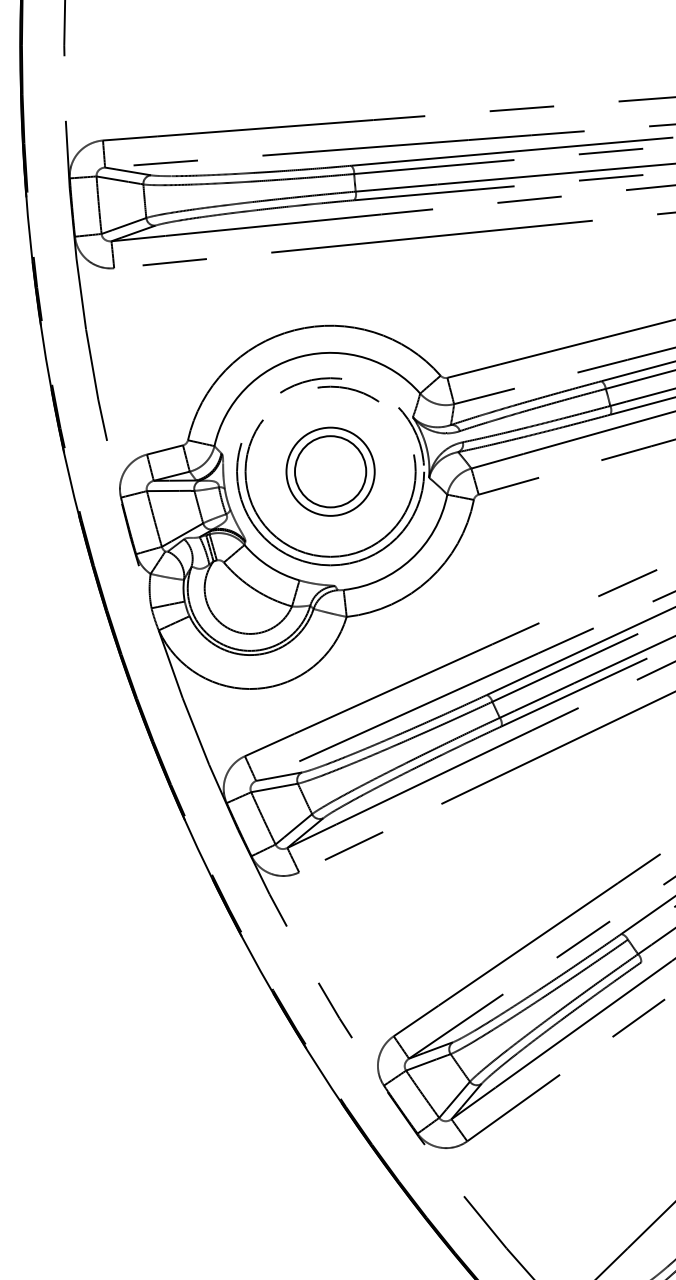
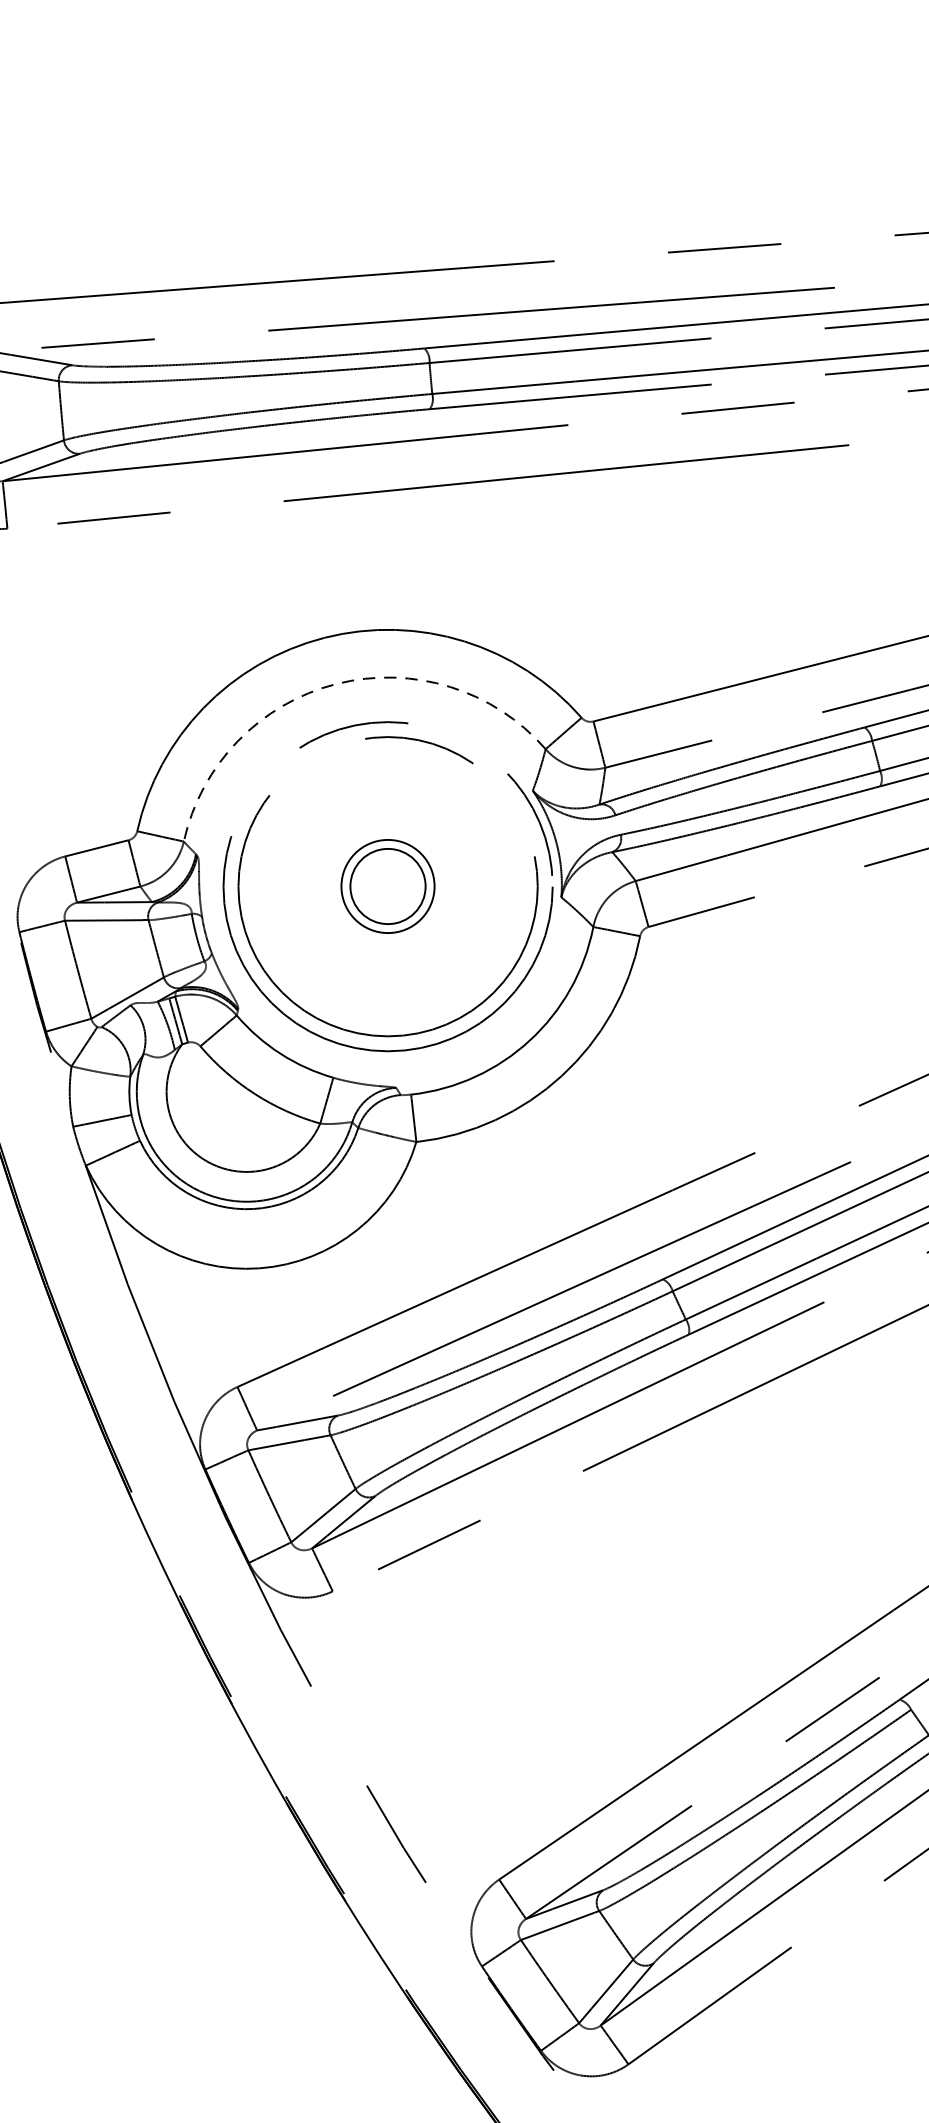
arc: (301, 356) -> (336, 683), solid -> dashed
part: (330, 471) -> (387, 886), size x0.6

